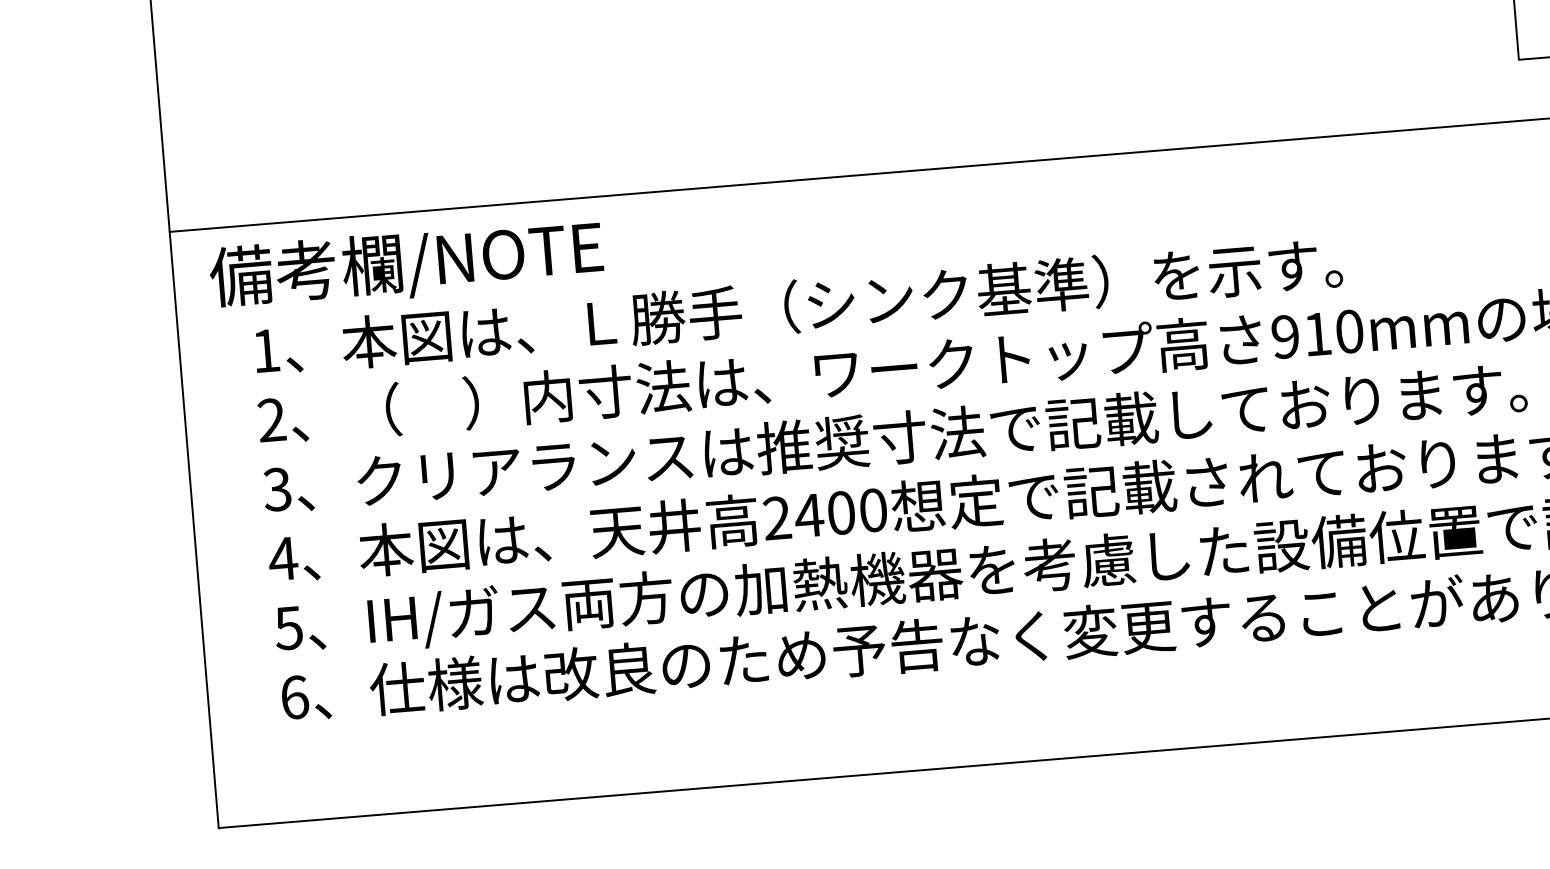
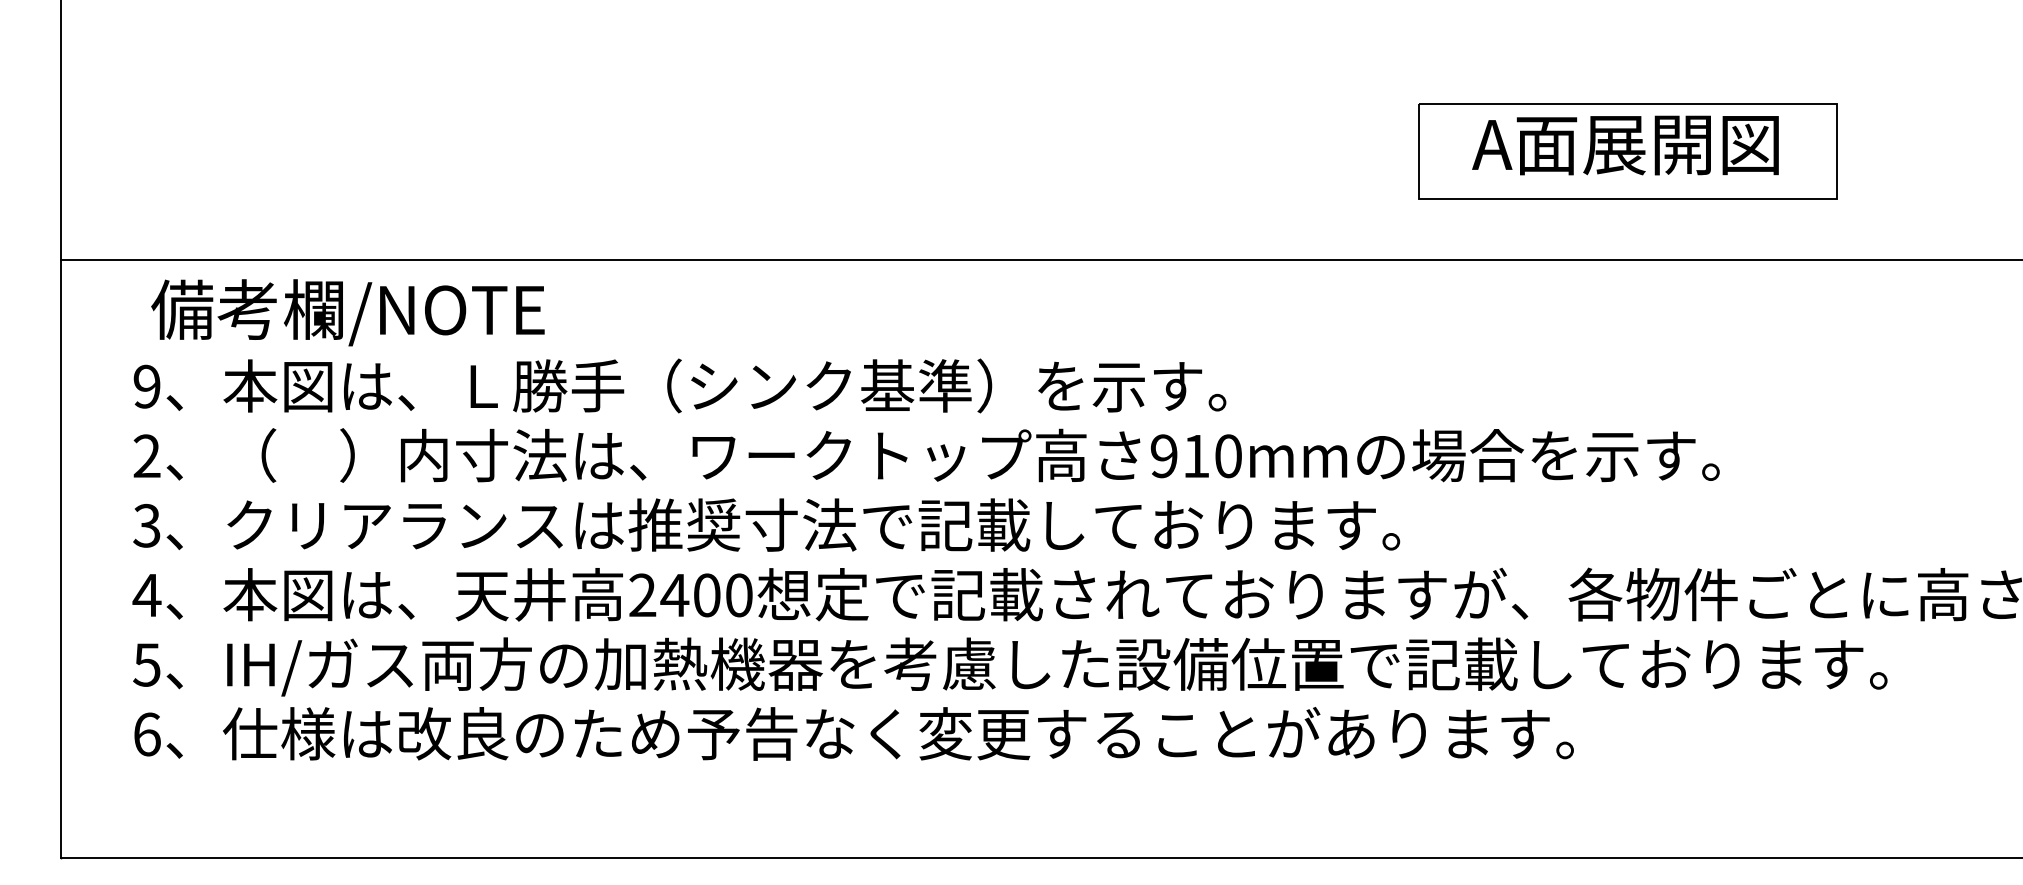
text: (406, 264) -> (347, 312), moved
text: (265, 350) -> (146, 386), 1 -> 9

